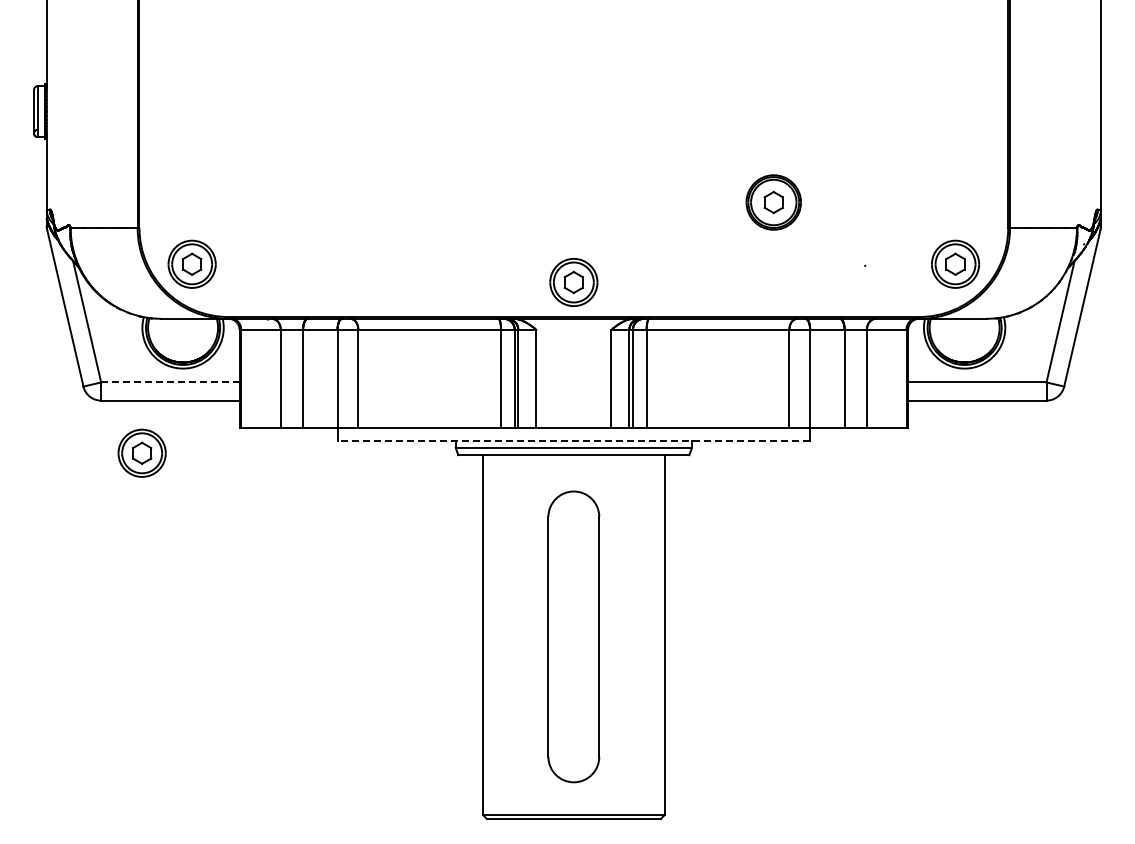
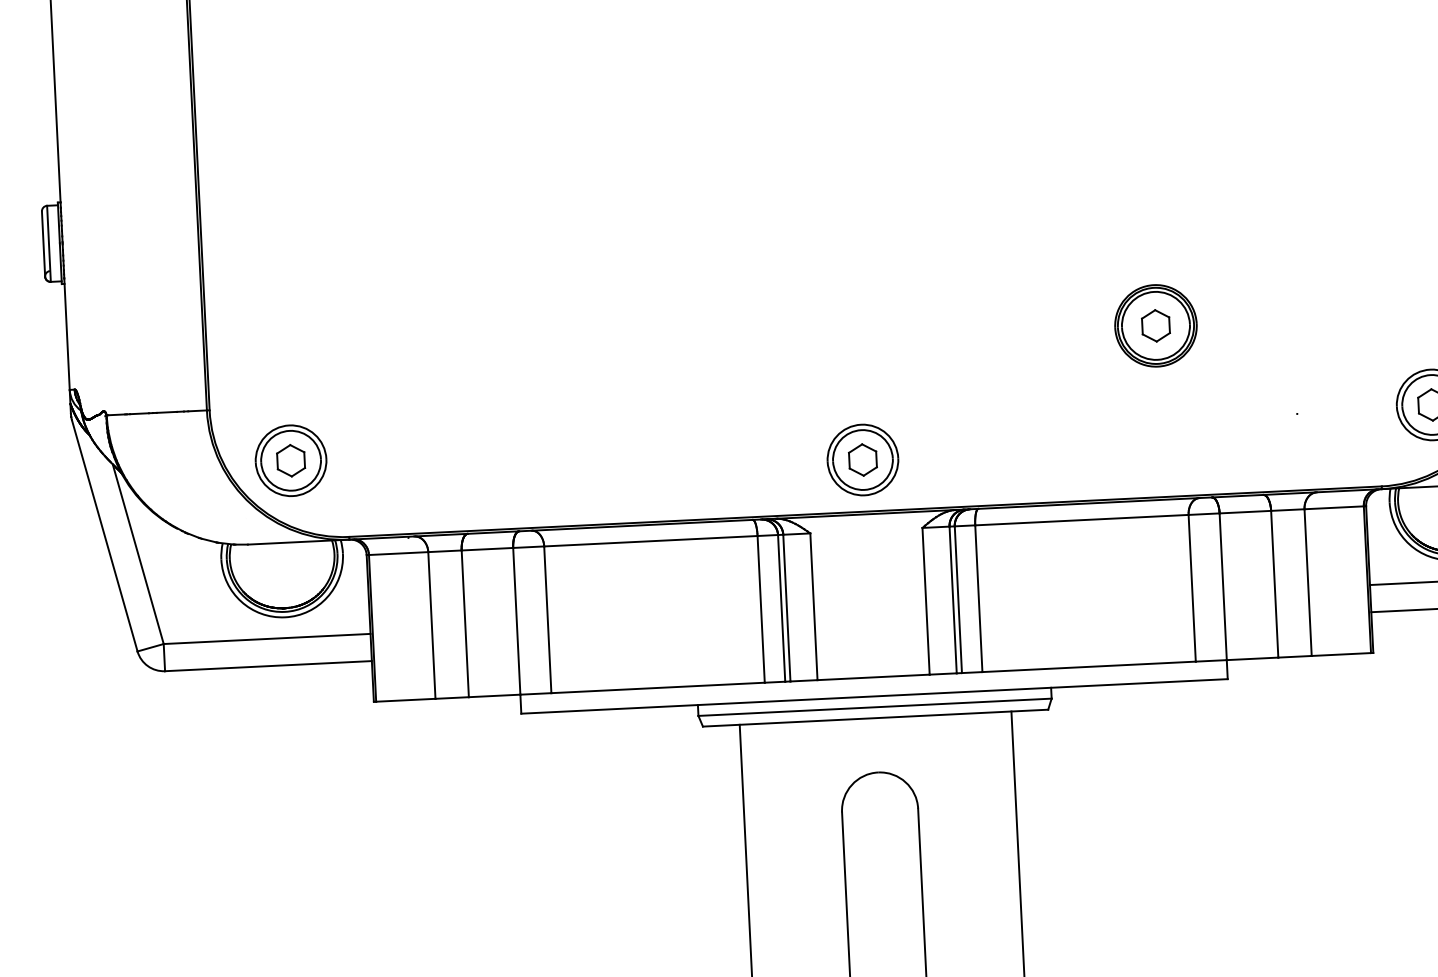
line: (170, 382) -> (267, 639), dashed -> solid
line: (573, 440) -> (873, 696), dashed -> solid
part: (141, 452) -> (229, 745), removed

